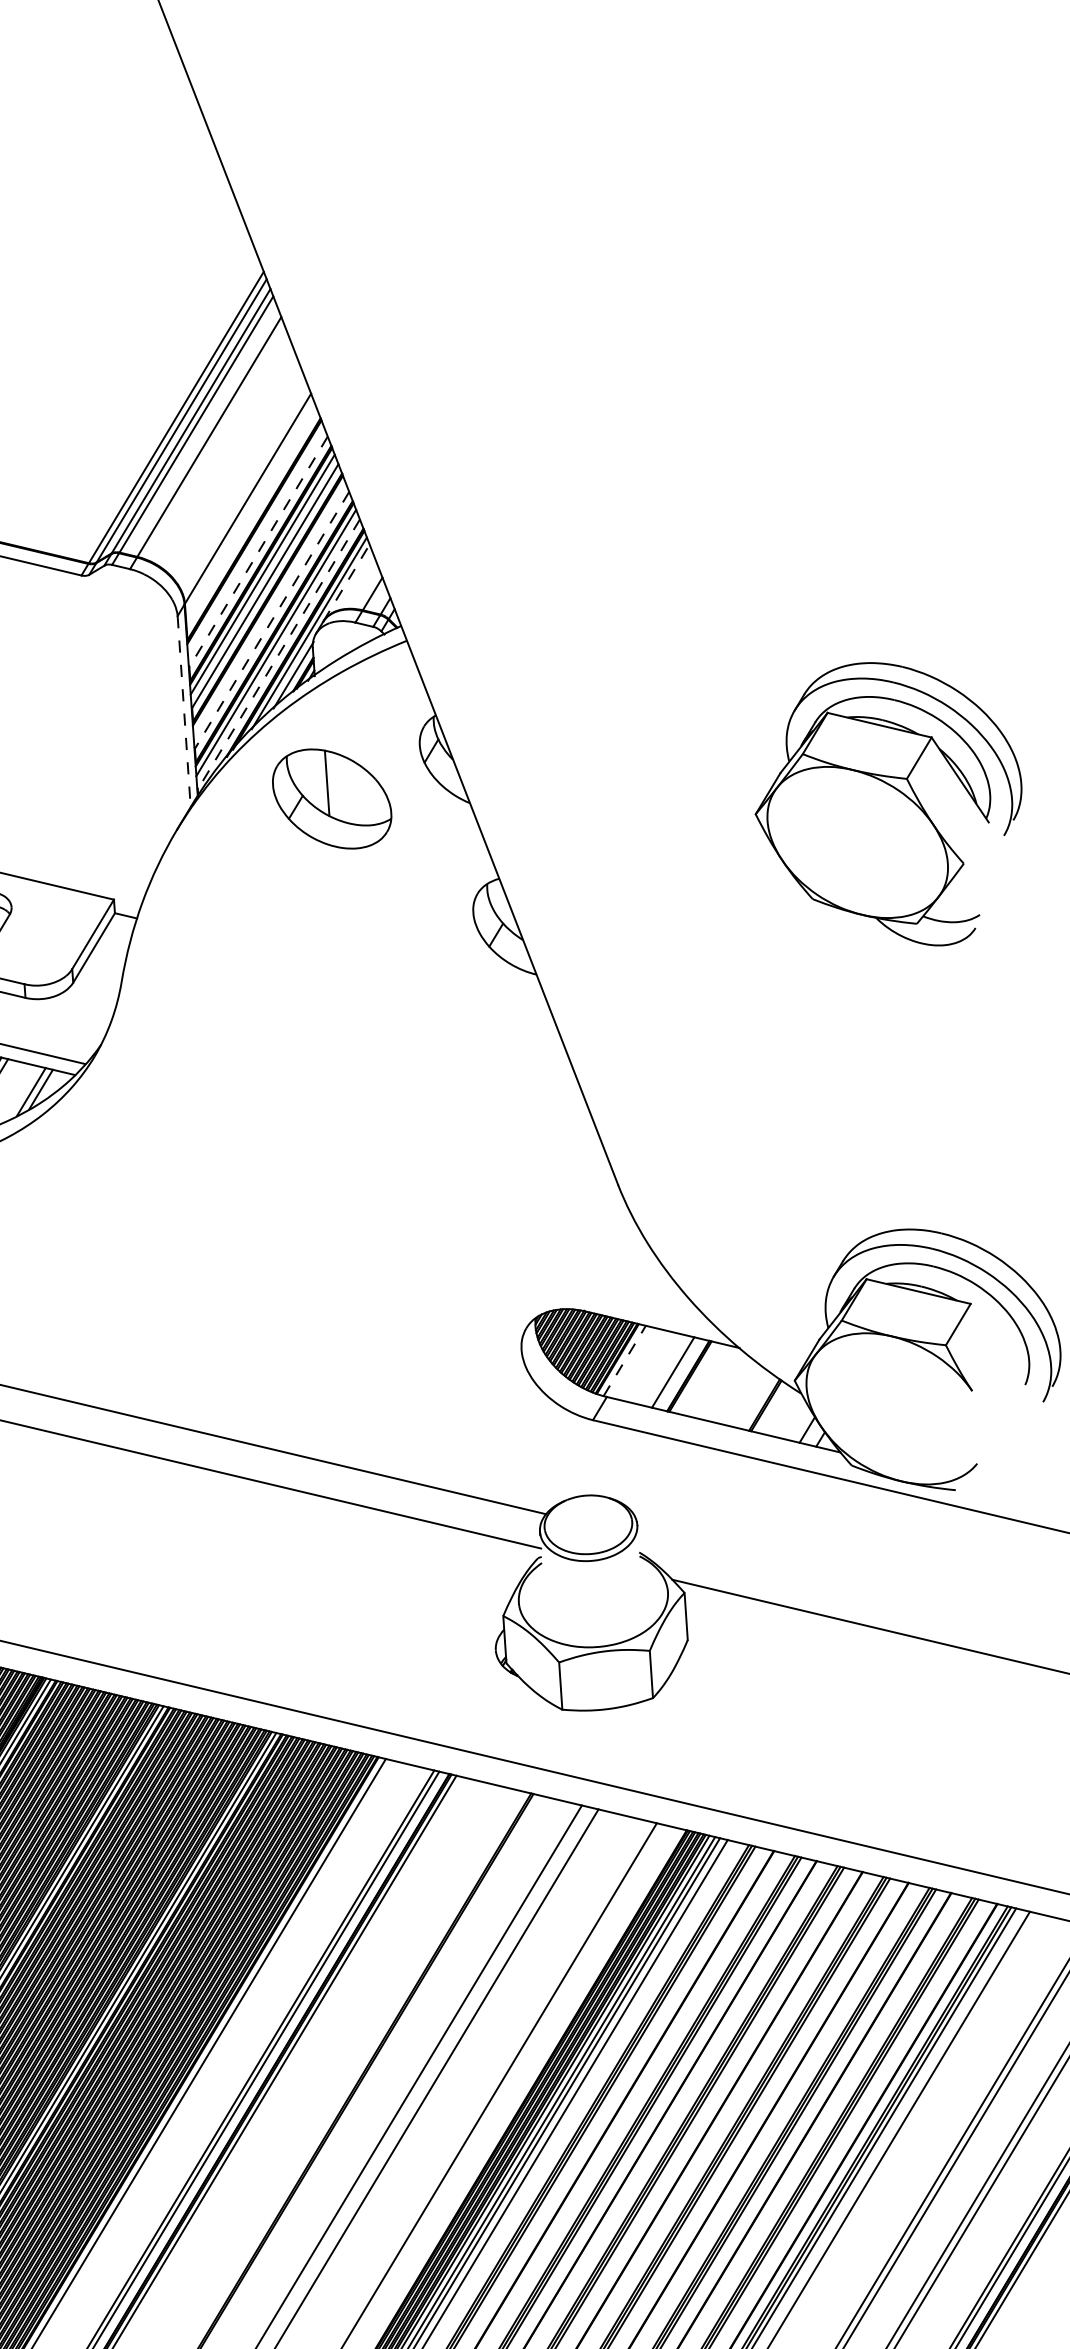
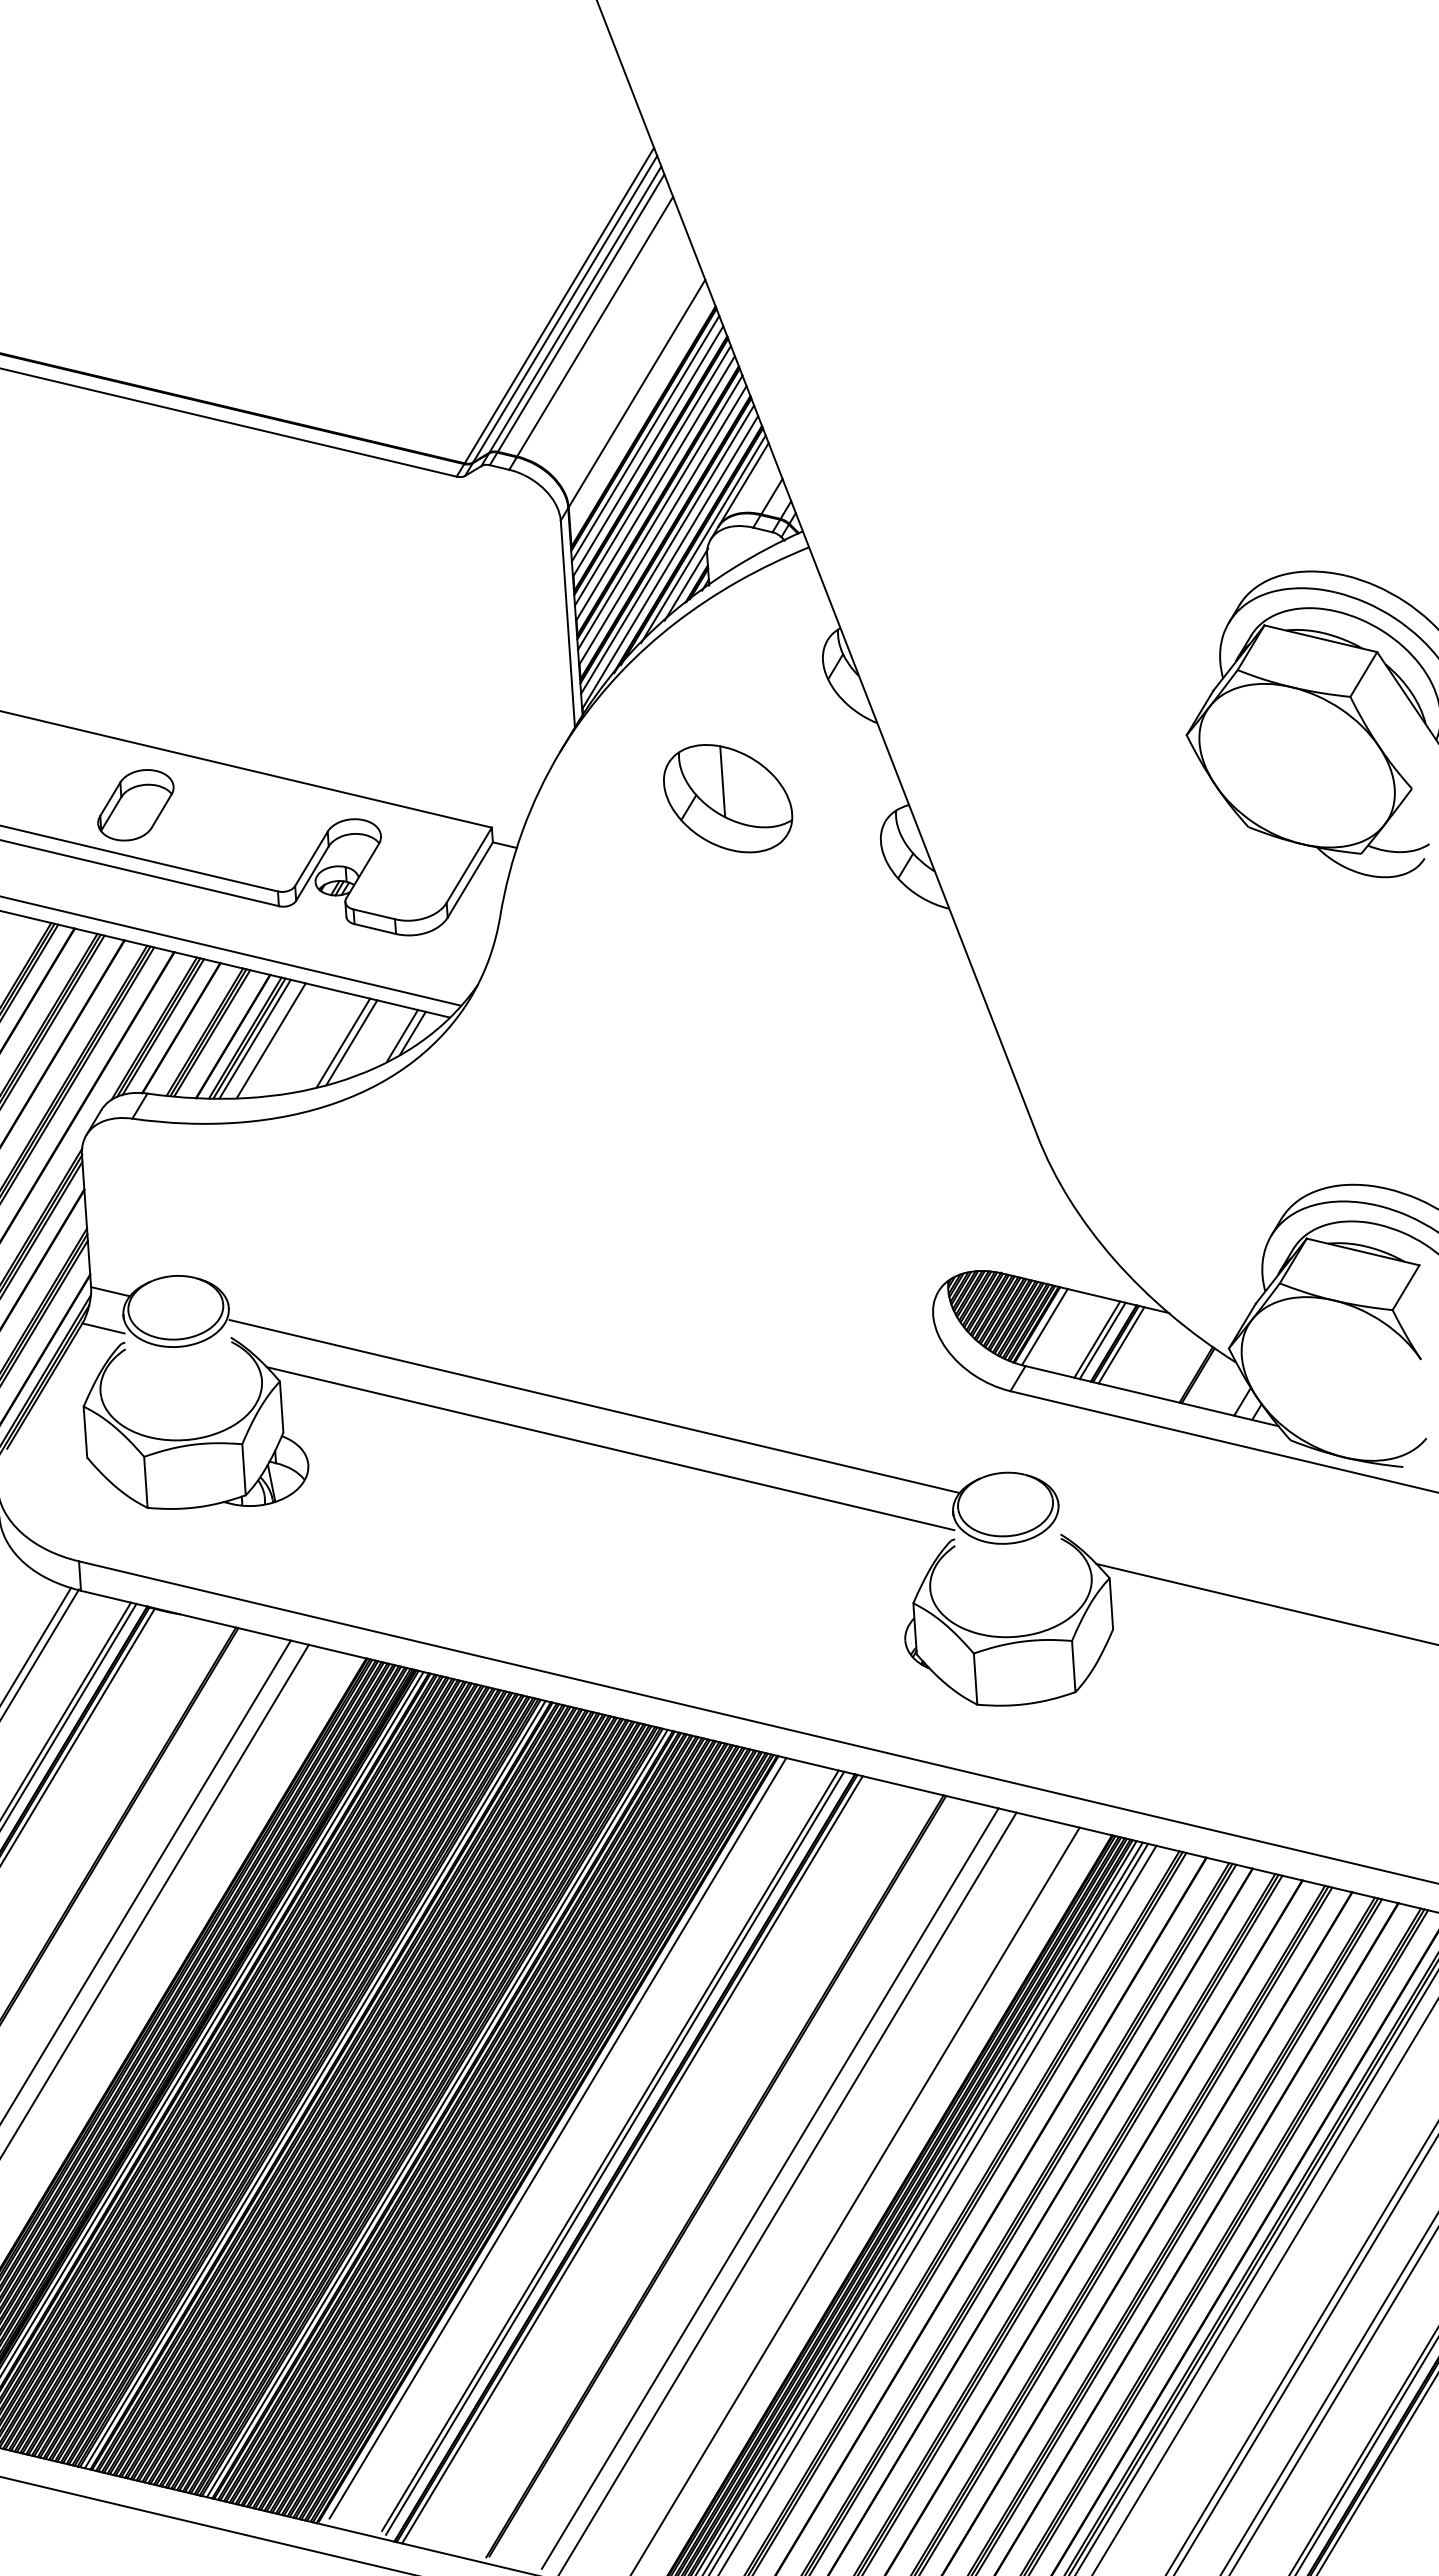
line: (255, 540) -> (645, 438), added
line: (258, 552) -> (648, 451), dashed -> solid
line: (346, 582) -> (743, 484), dashed -> solid
line: (268, 608) -> (659, 512), added
line: (271, 620) -> (662, 525), dashed -> solid
line: (278, 654) -> (670, 562), dashed -> solid
line: (183, 712) -> (567, 624), dashed -> solid
part: (332, 798) -> (728, 798), moved
line: (625, 1360) -> (1045, 1326), dashed -> solid
line: (677, 1373) -> (1102, 1340), added
line: (695, 1377) -> (1121, 1345), added

